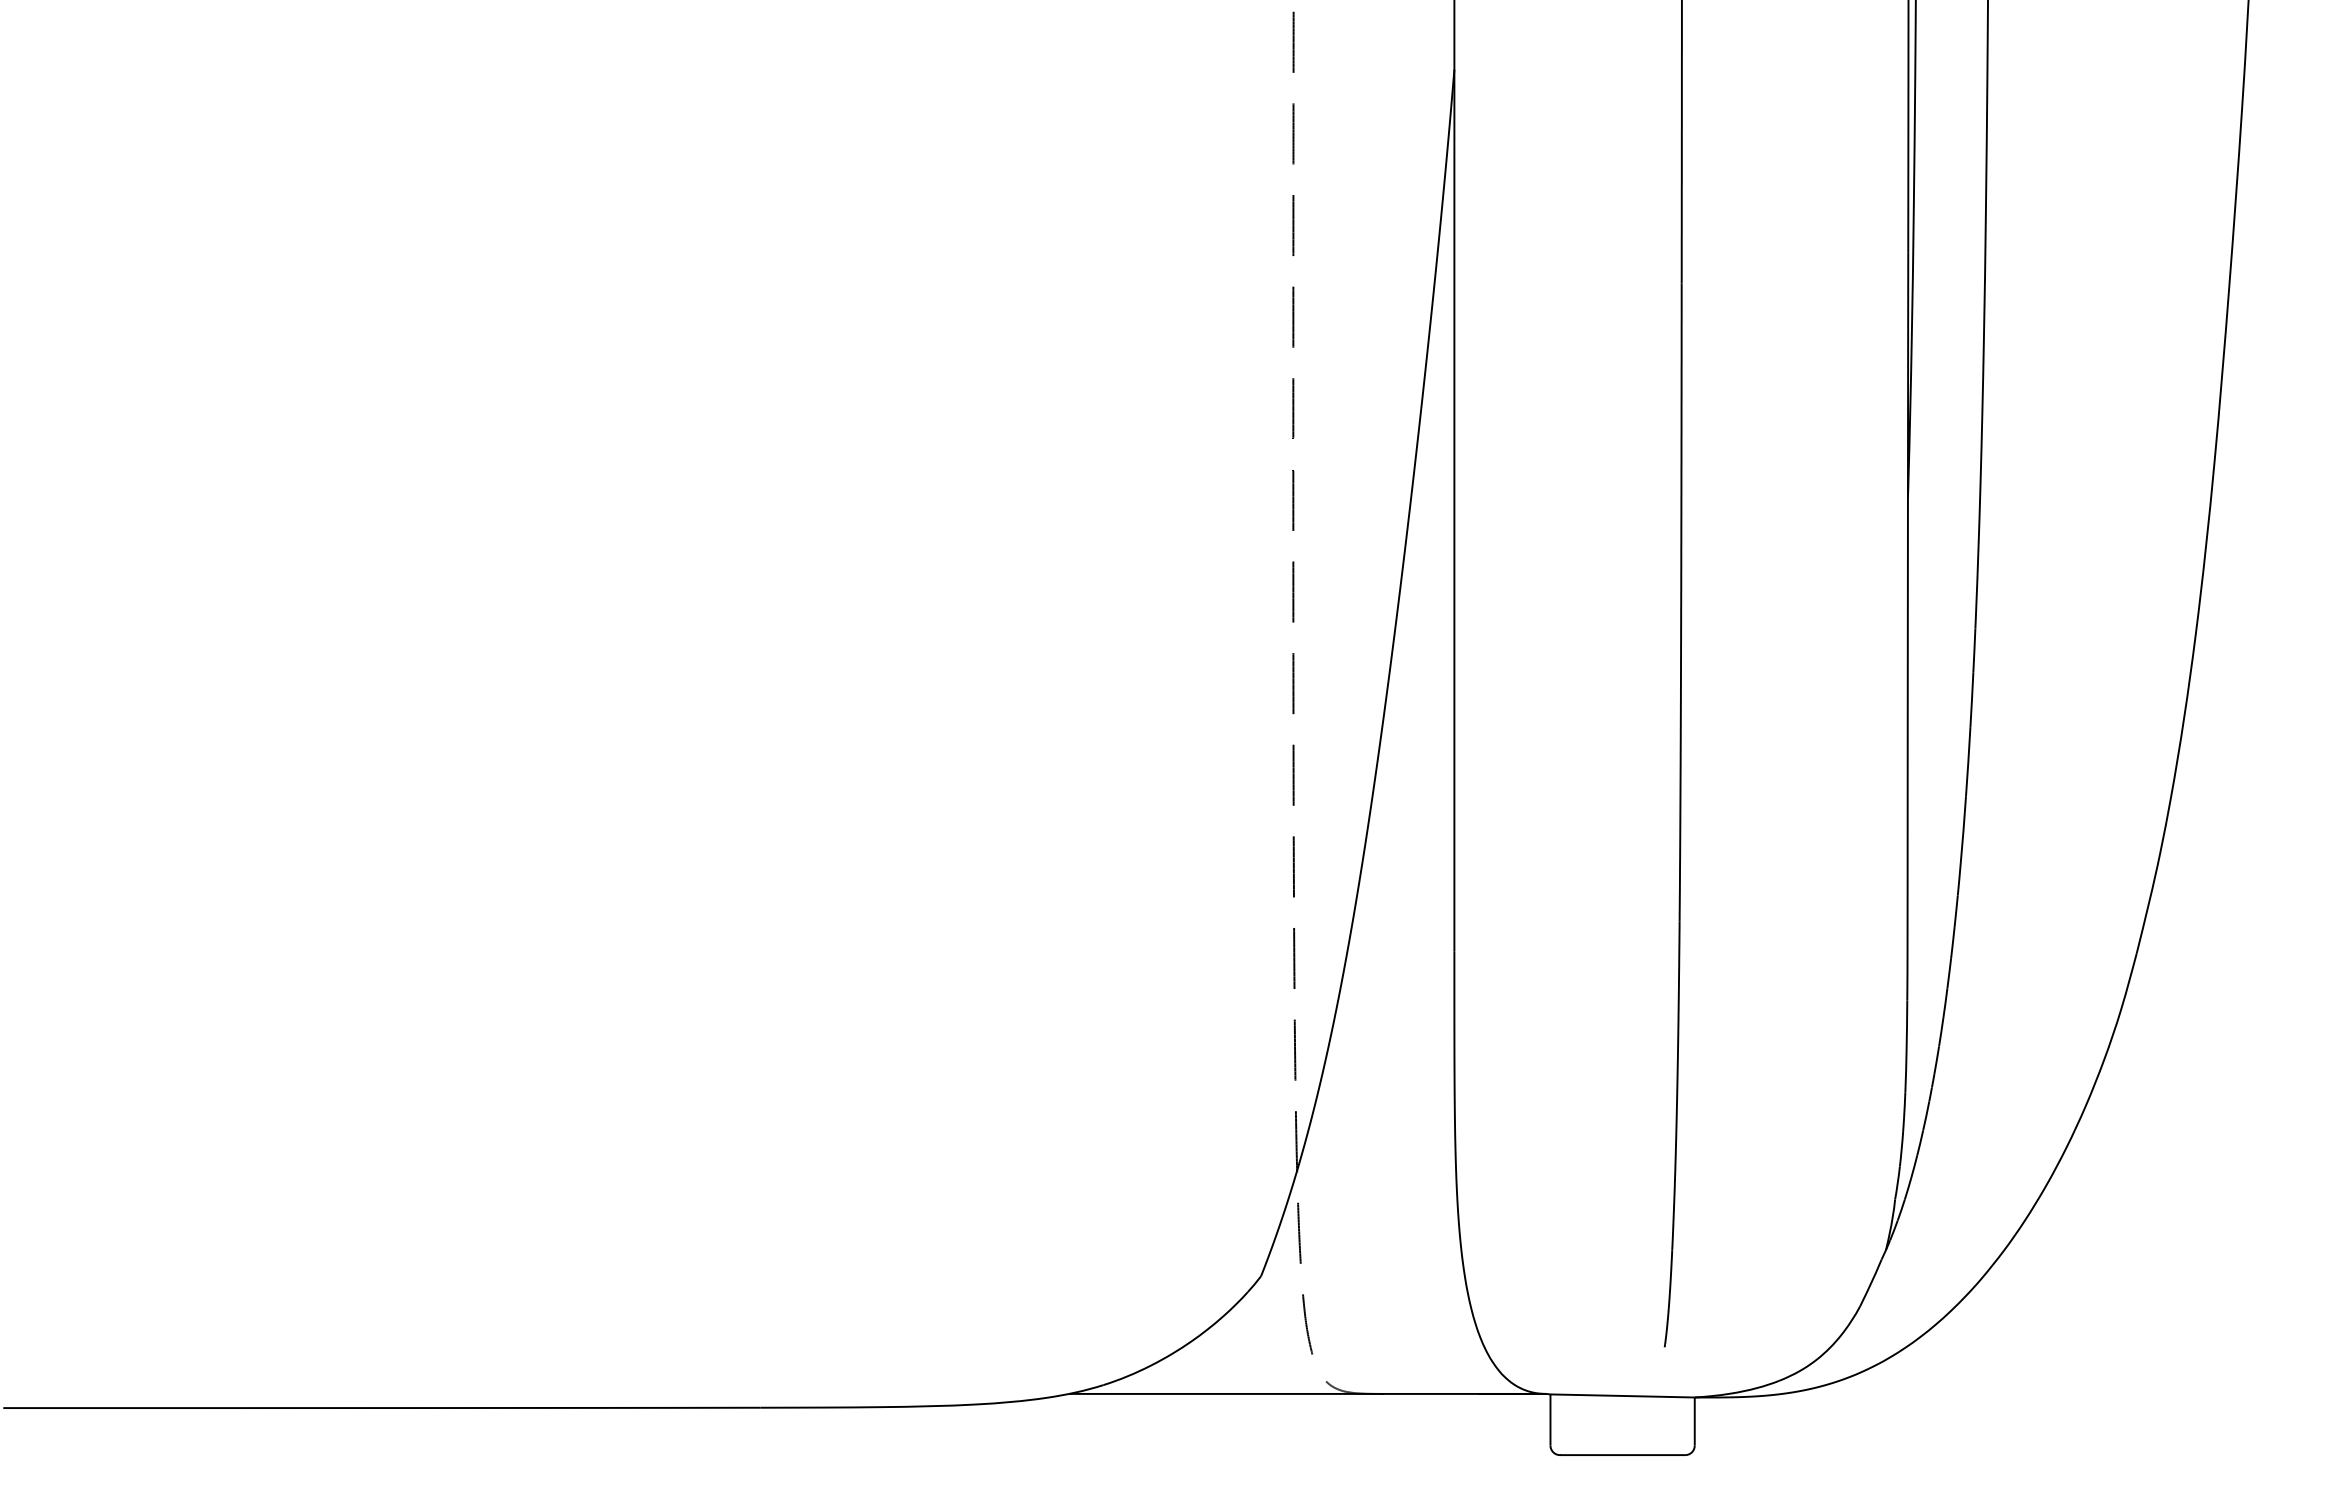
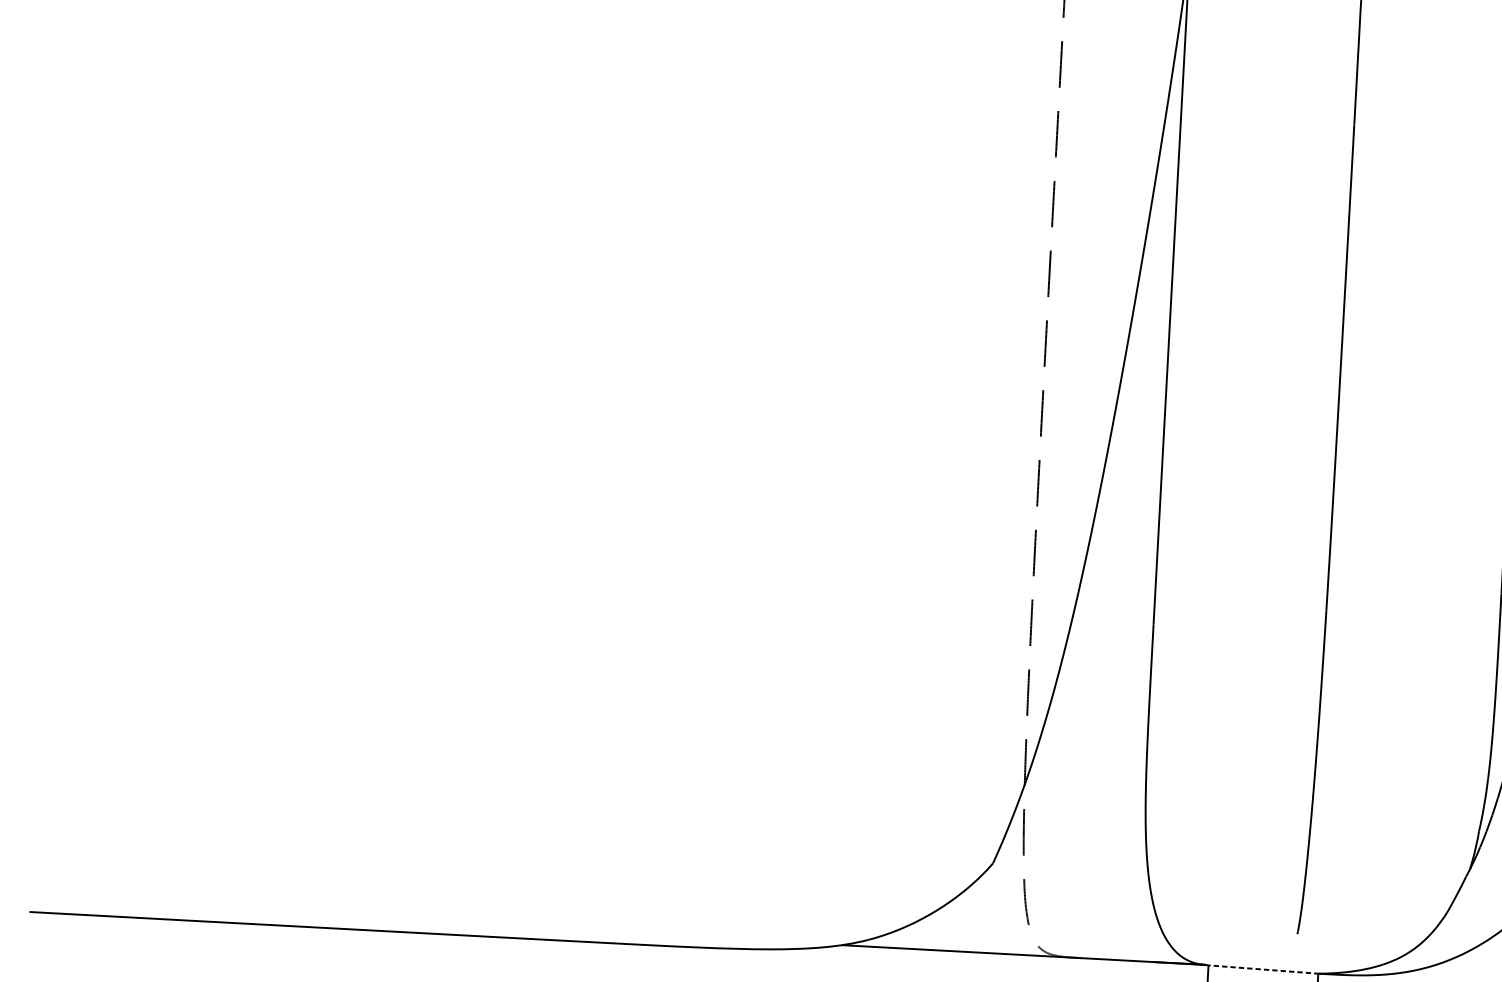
line: (1620, 1395) -> (1261, 969), solid -> dashed

